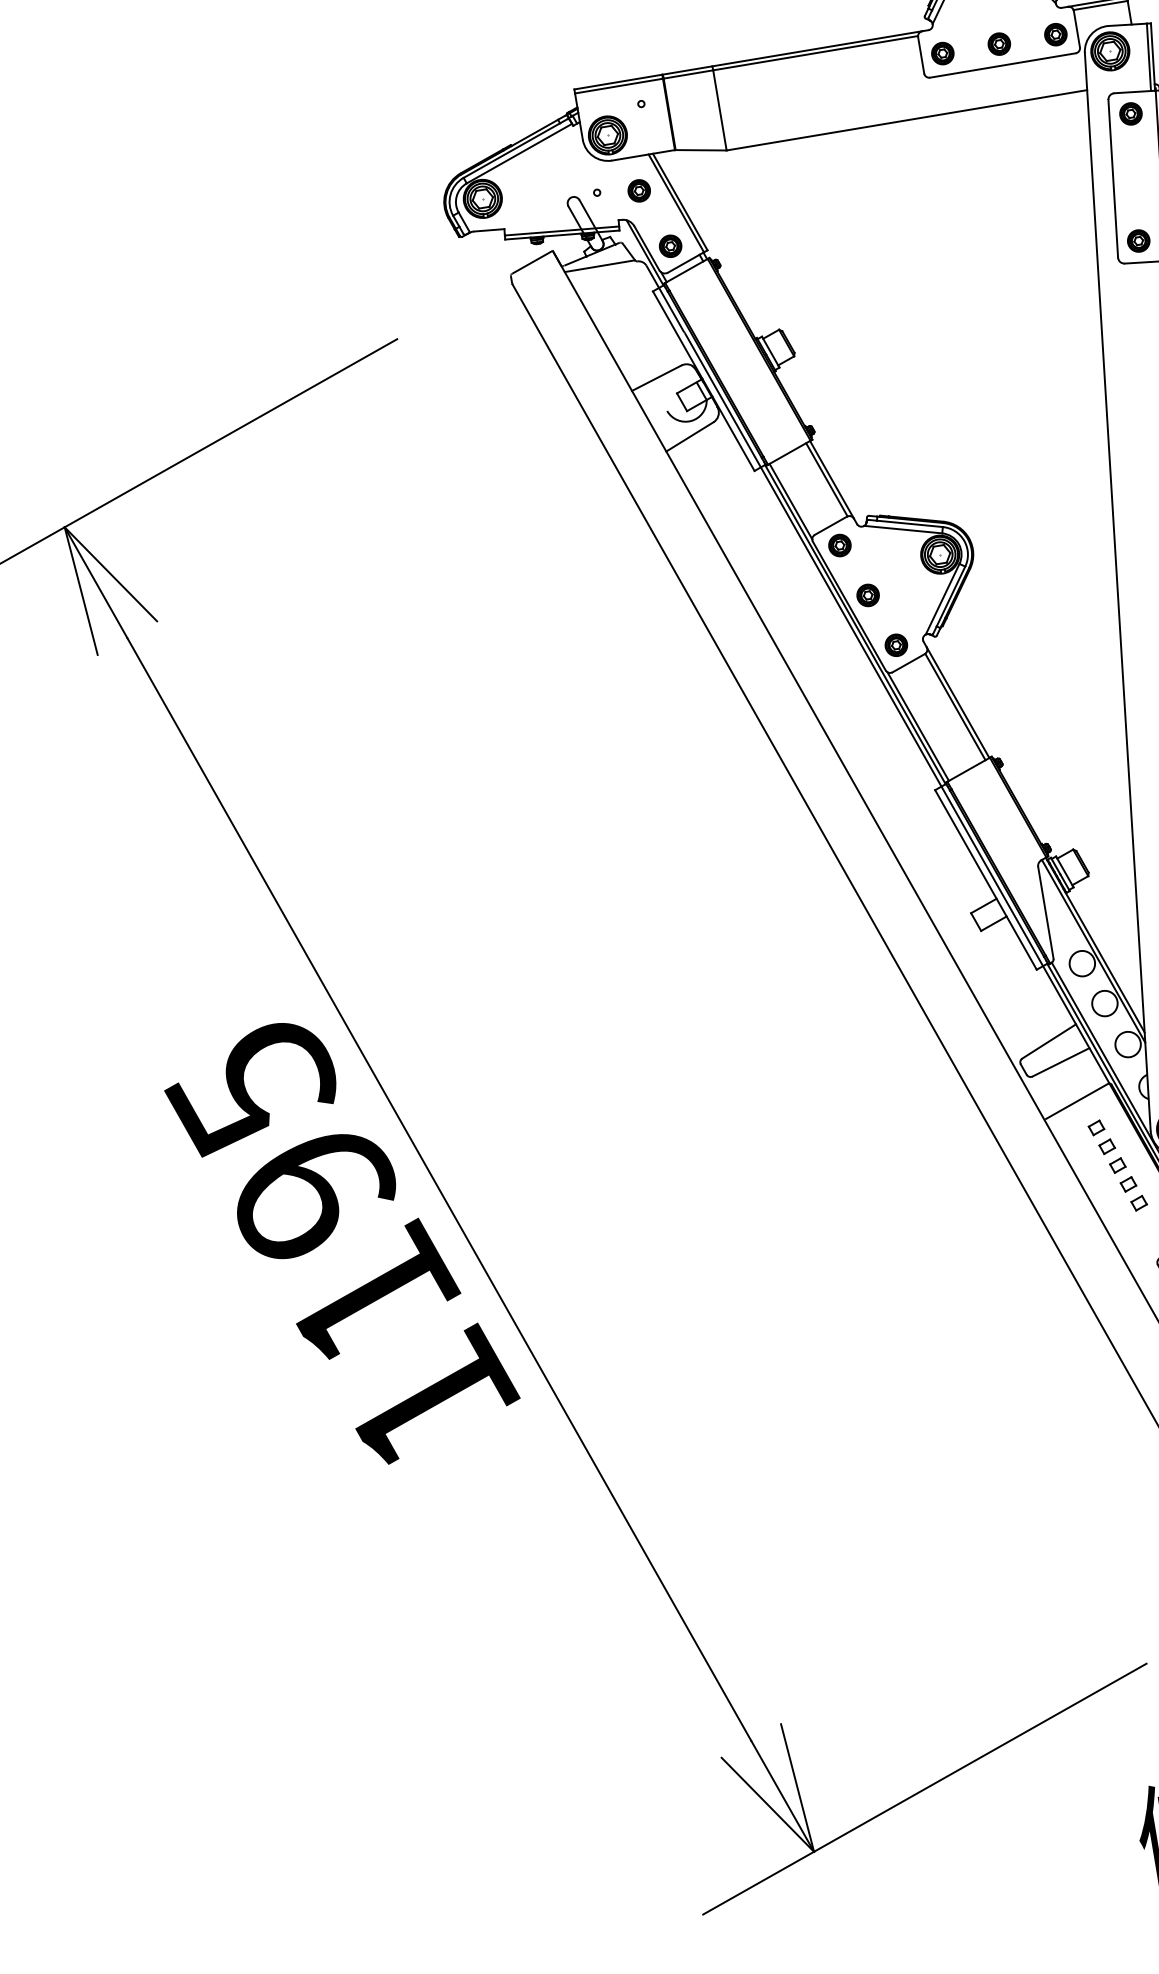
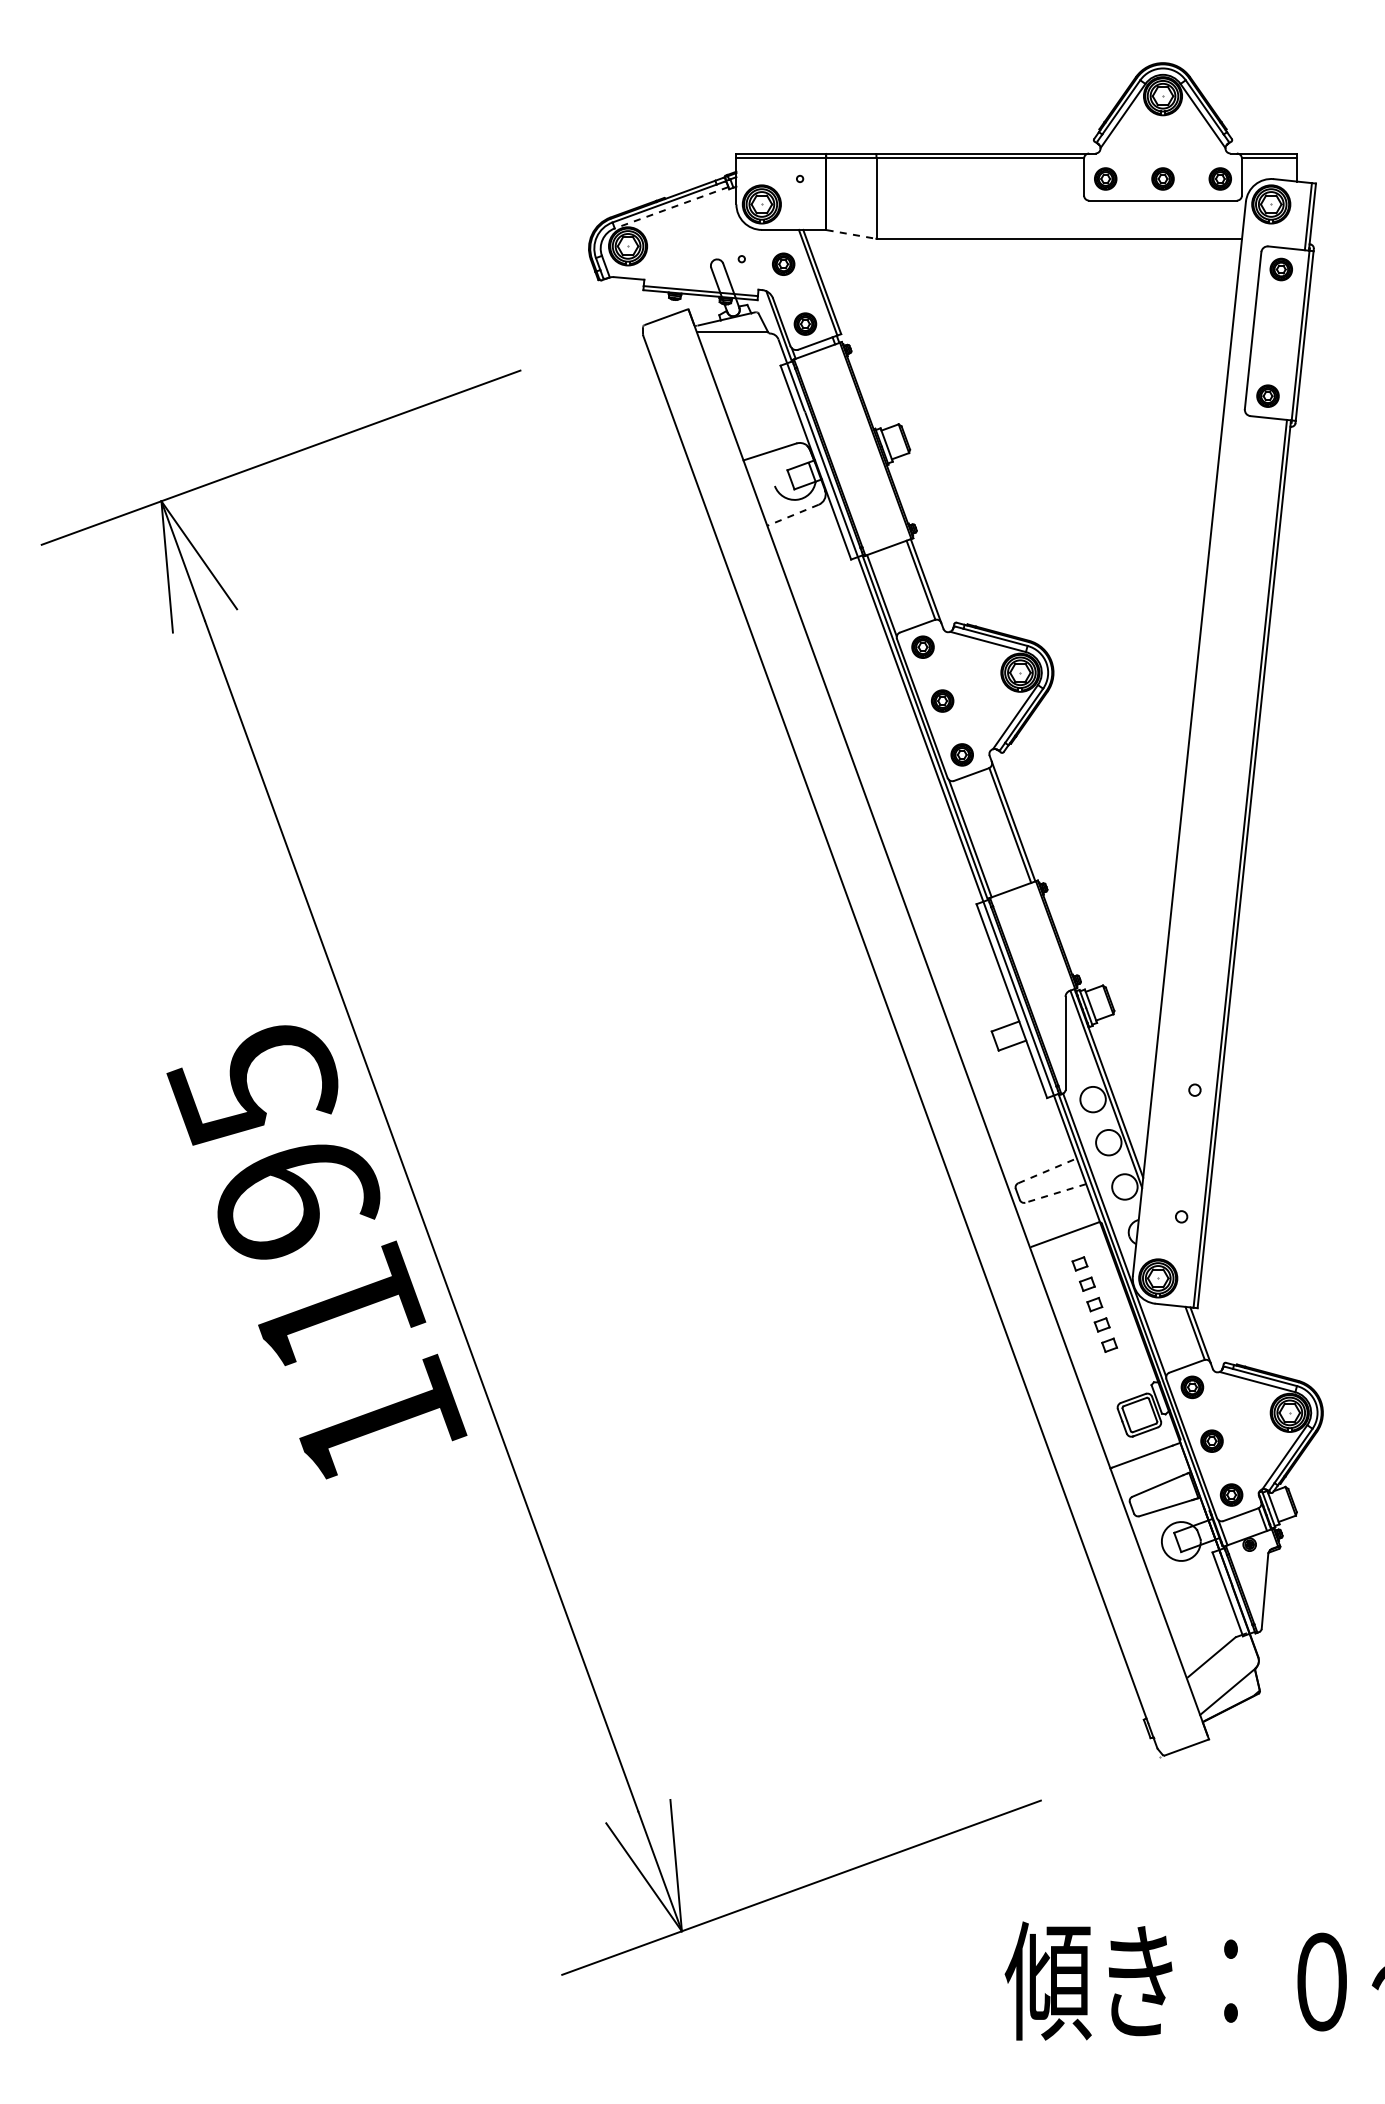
line: (701, 150) -> (851, 234), solid -> dashed
line: (519, 153) -> (671, 207), solid -> dashed
line: (690, 437) -> (793, 515), solid -> dashed
line: (1049, 1041) -> (1047, 1170), solid -> dashed
line: (1060, 1062) -> (1055, 1193), solid -> dashed

